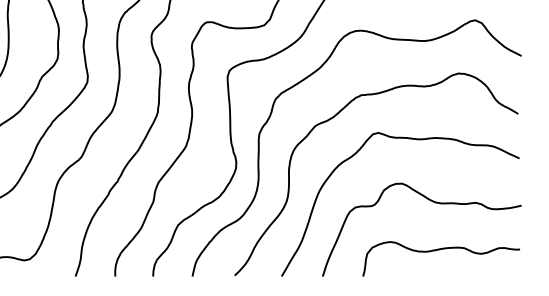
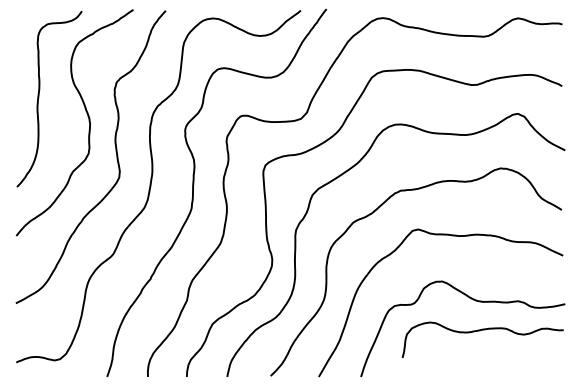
curve: (439, 250) -> (480, 331), moved

